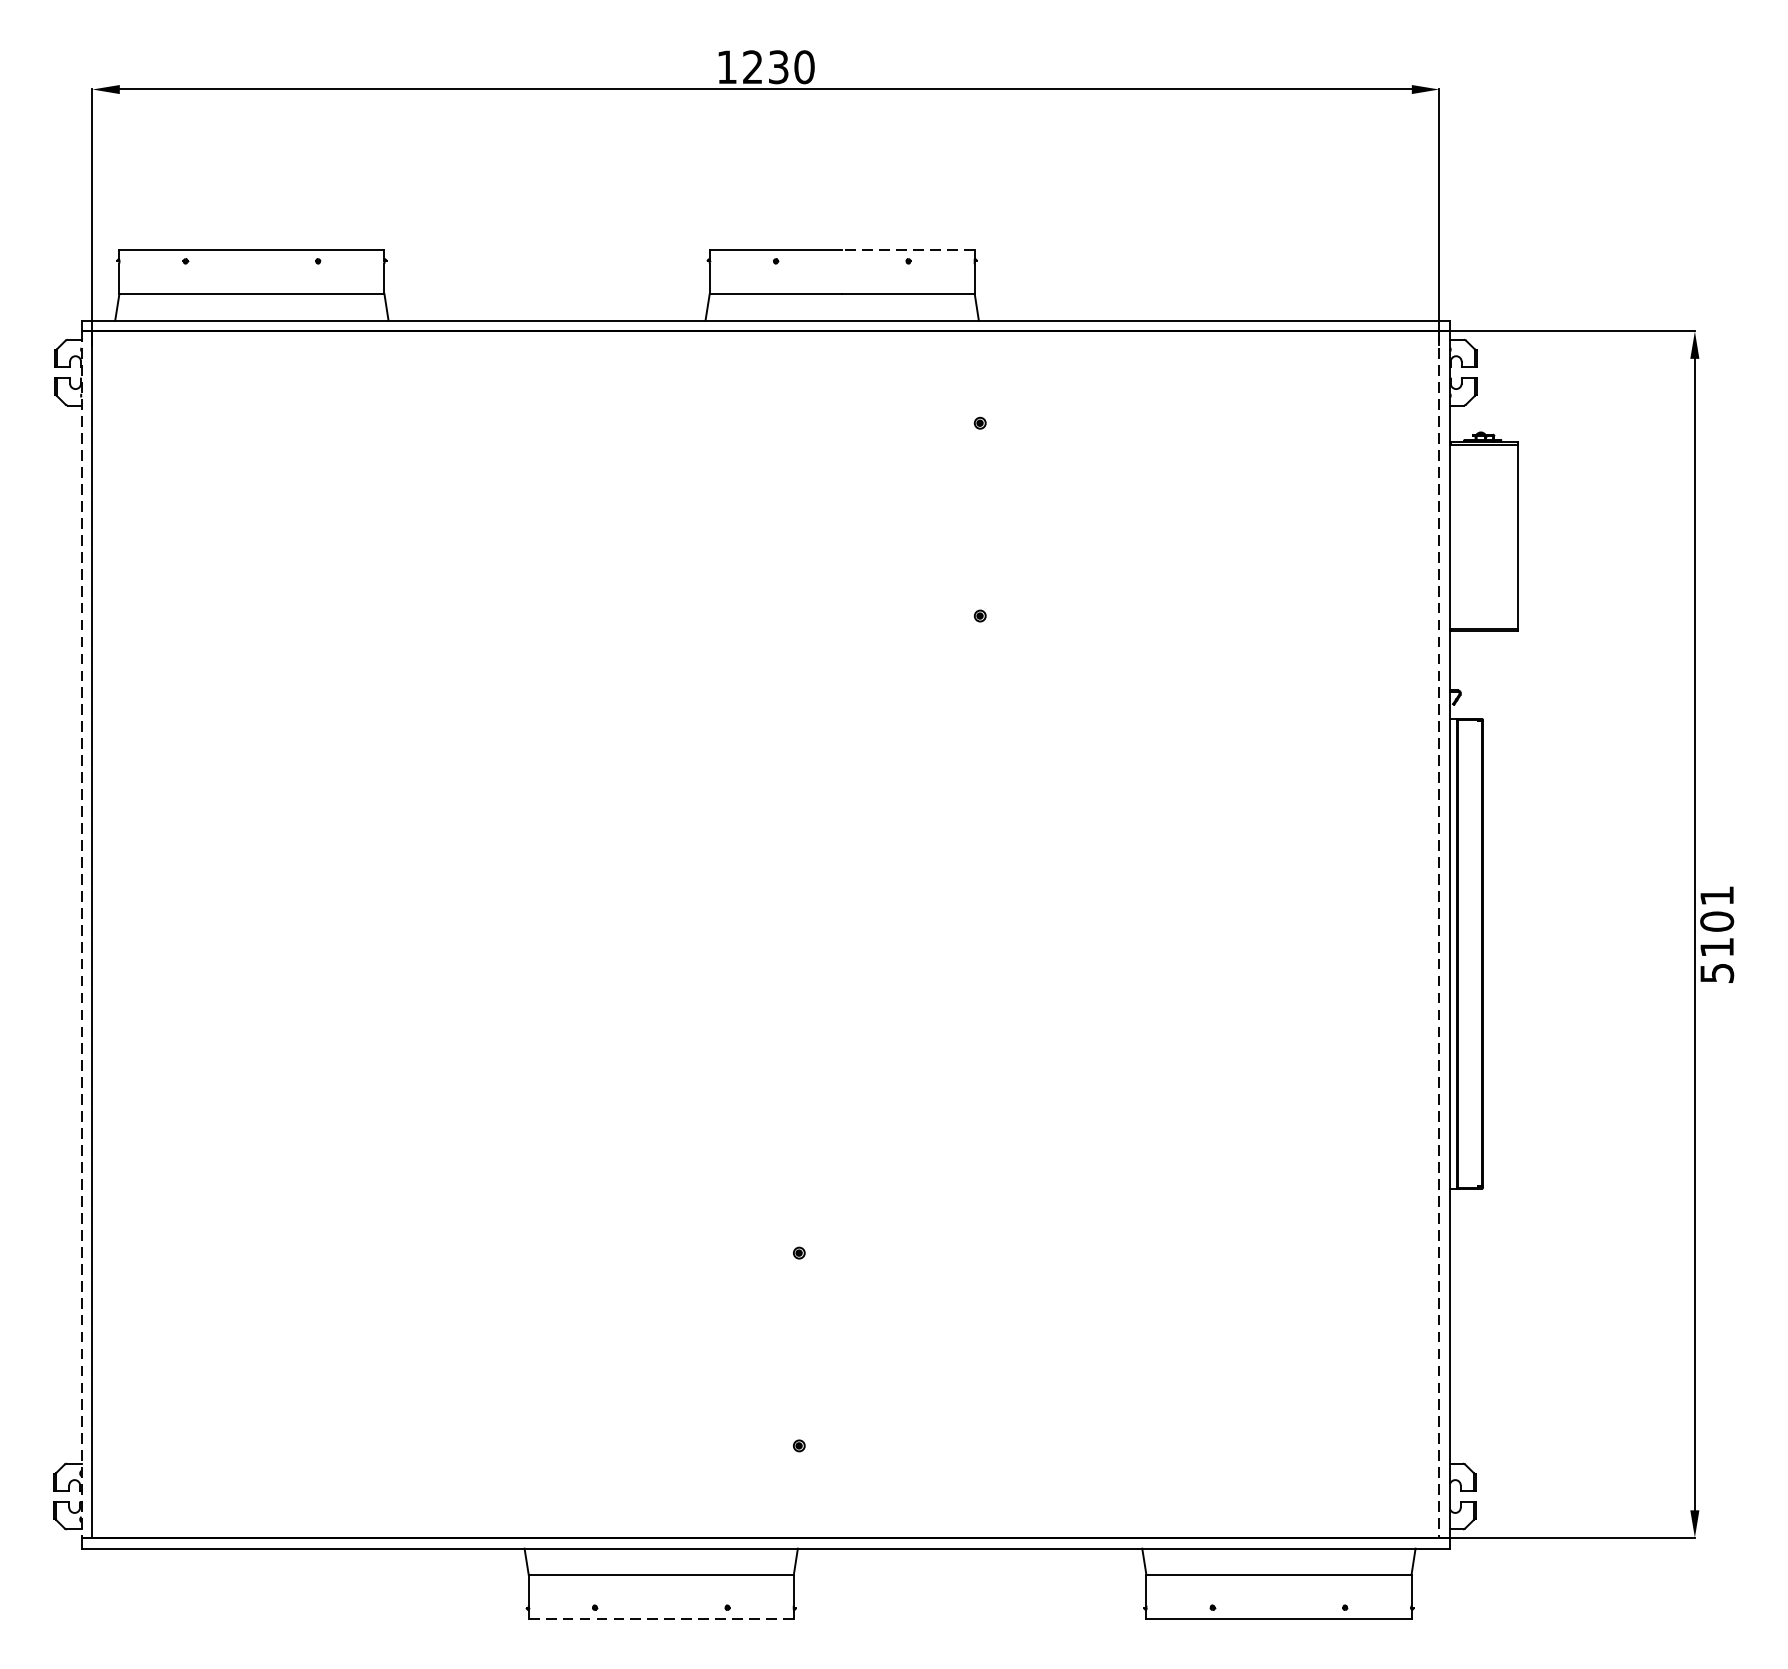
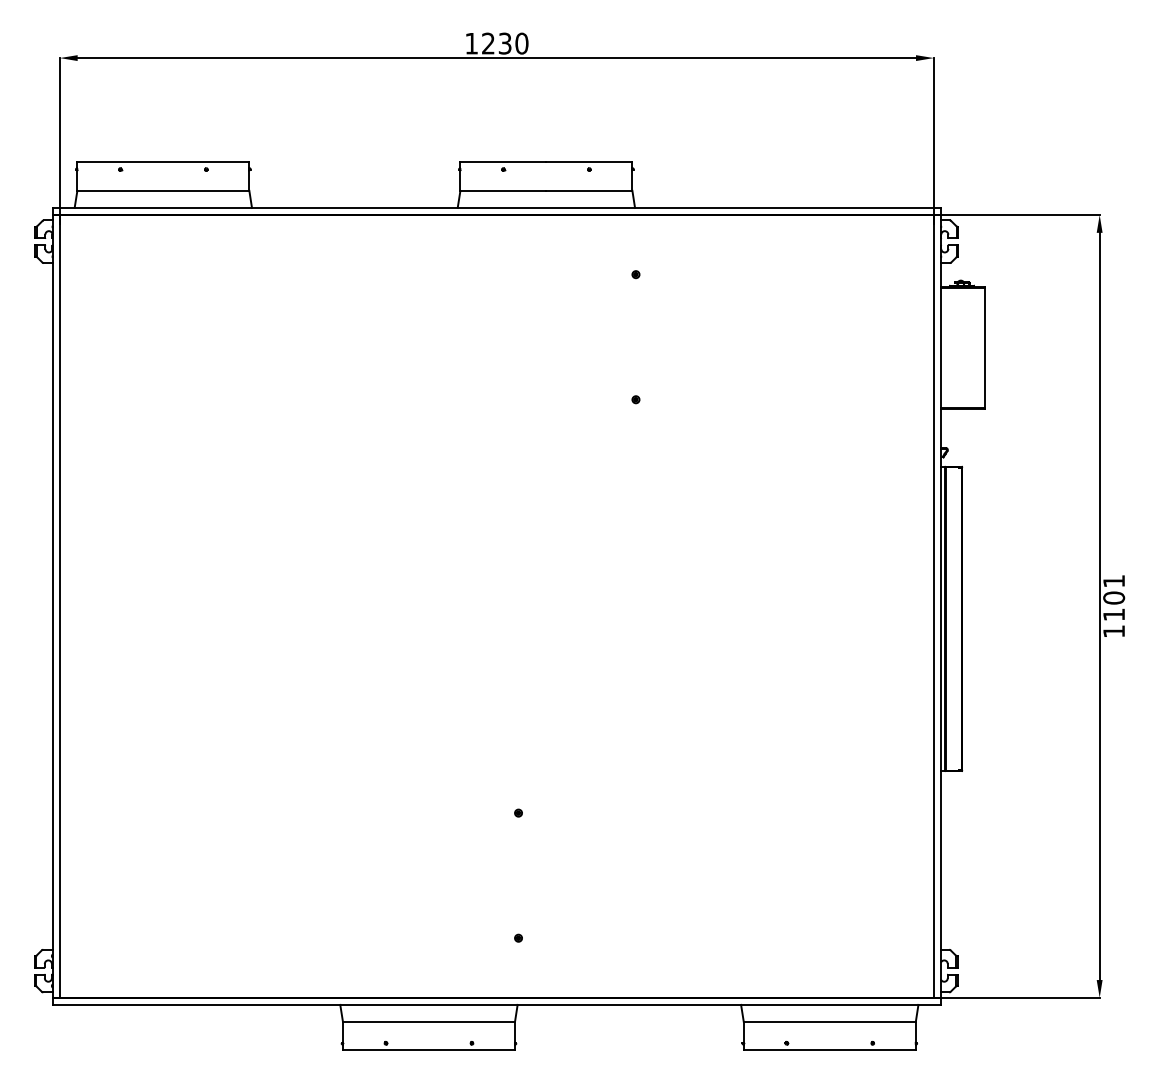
line: (907, 250) -> (588, 162), dashed -> solid
line: (81, 934) -> (52, 606), dashed -> solid
line: (1438, 934) -> (933, 606), dashed -> solid
text: (1717, 973) -> (1114, 631), 5101 -> 1101
line: (660, 1618) -> (428, 1050), dashed -> solid

